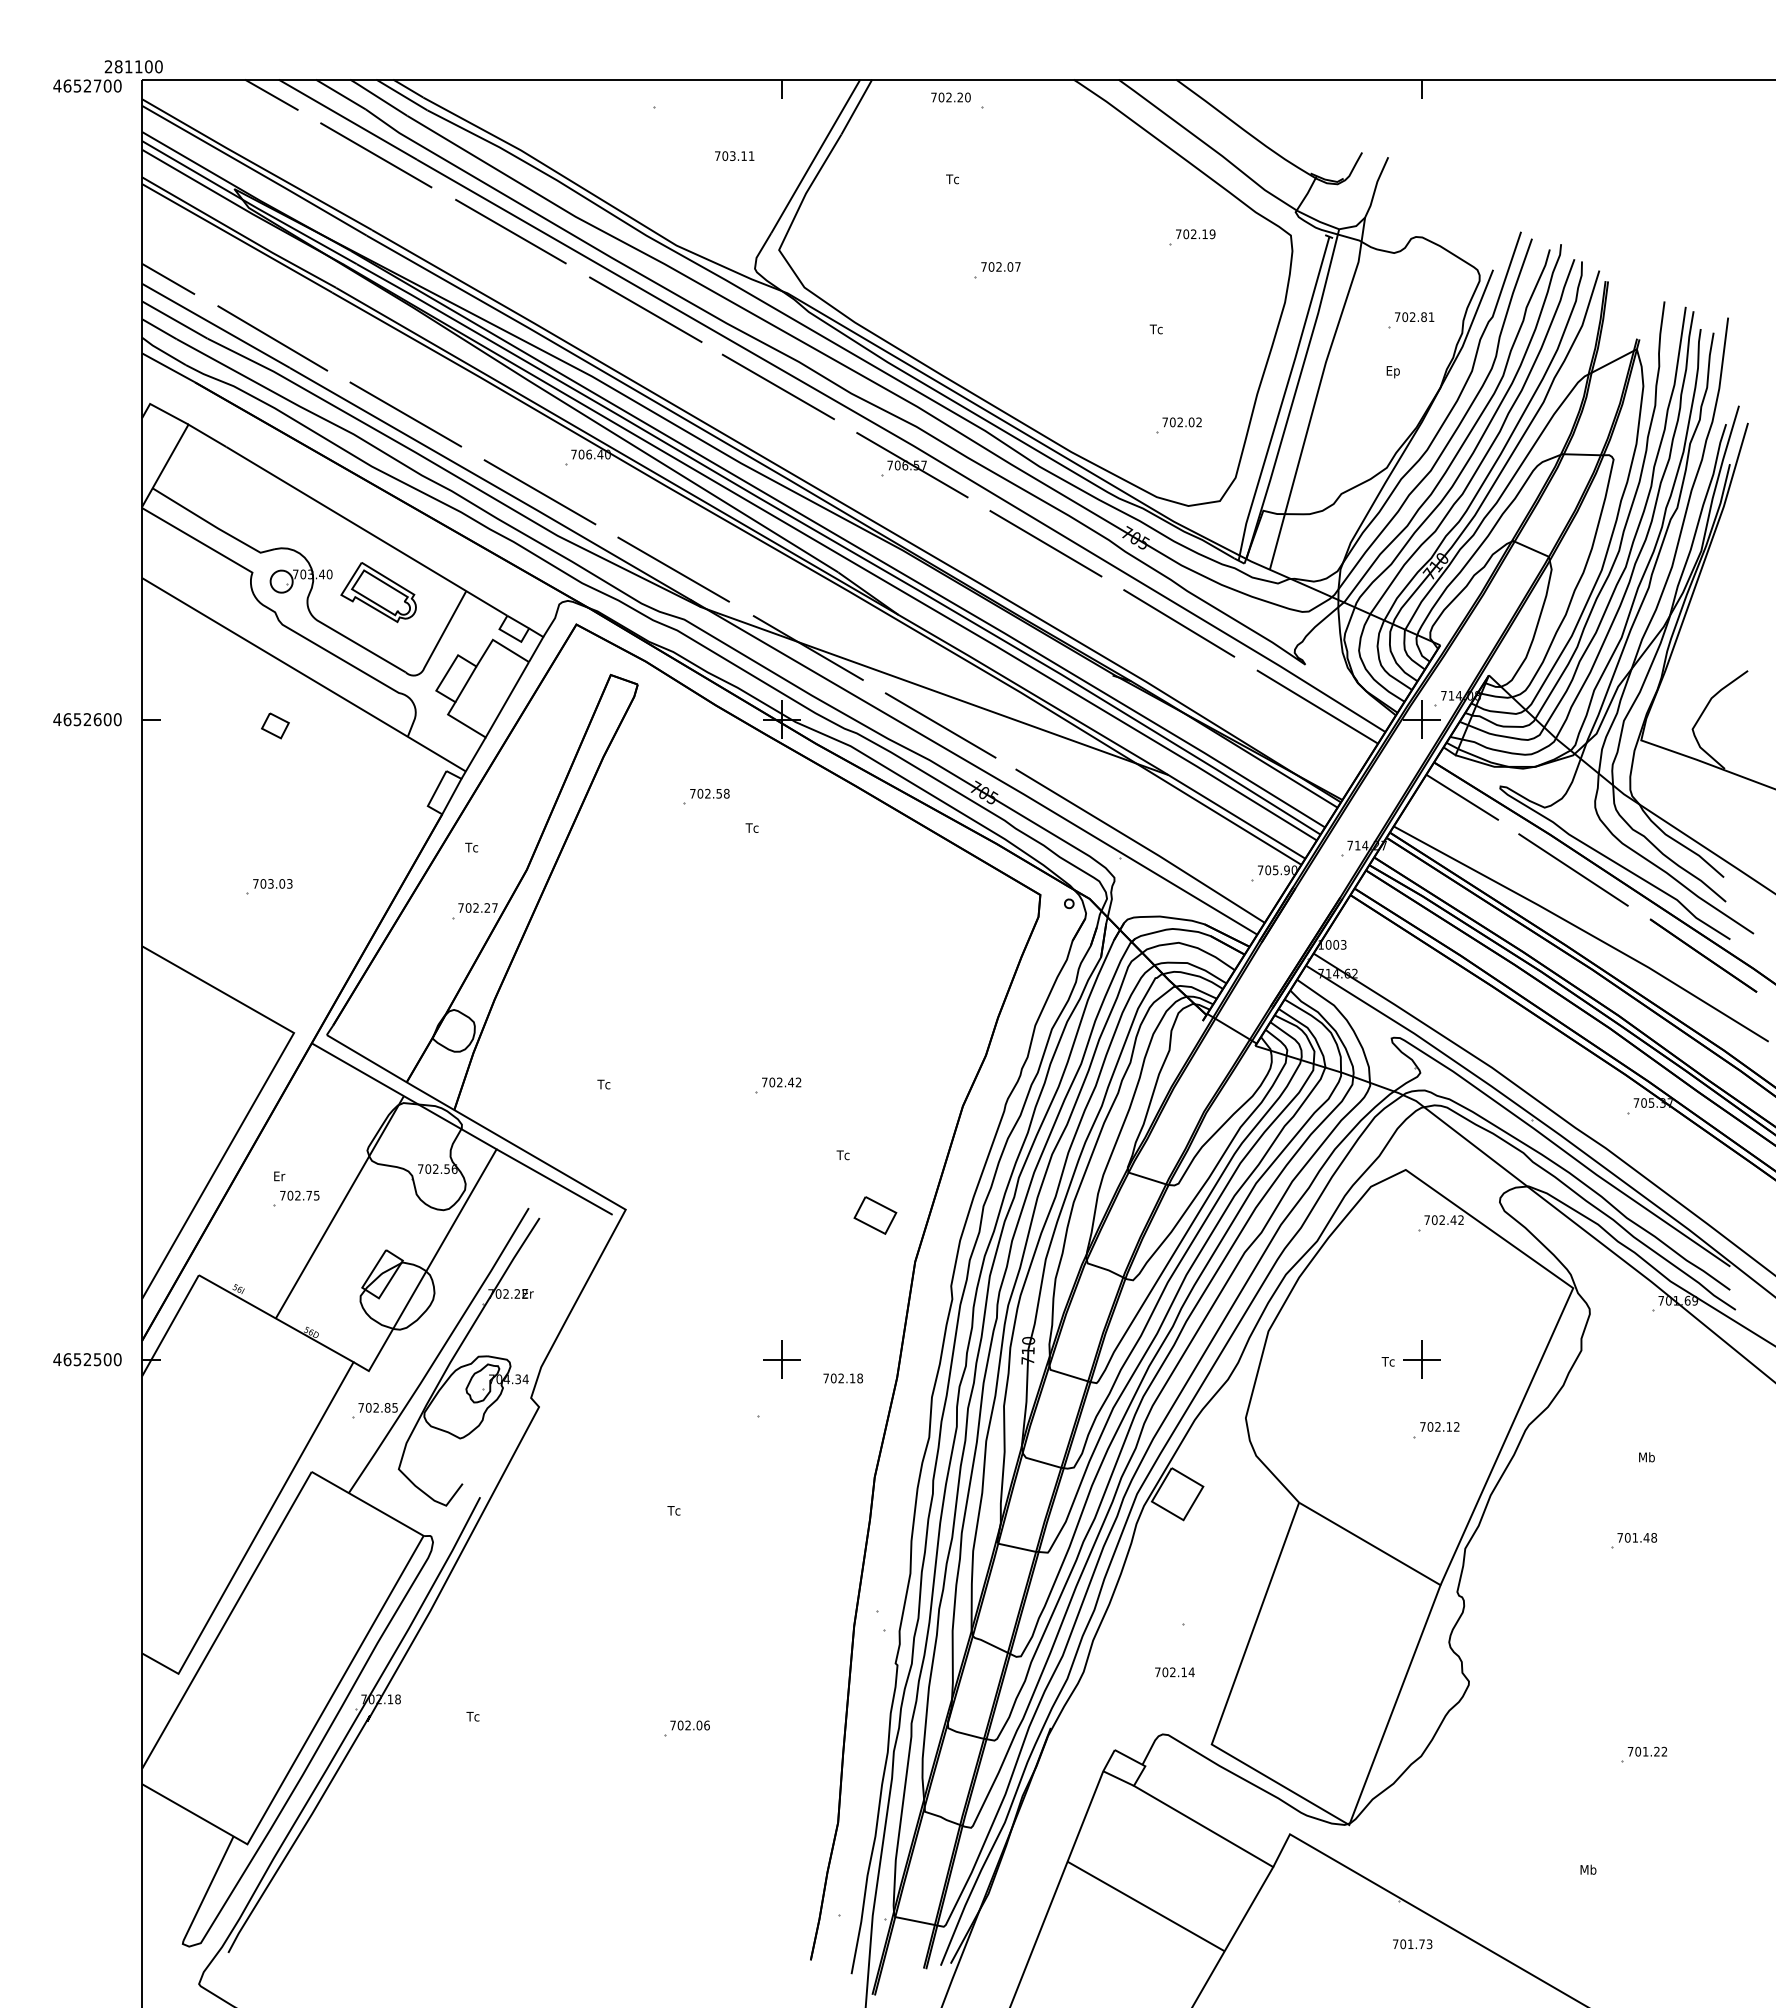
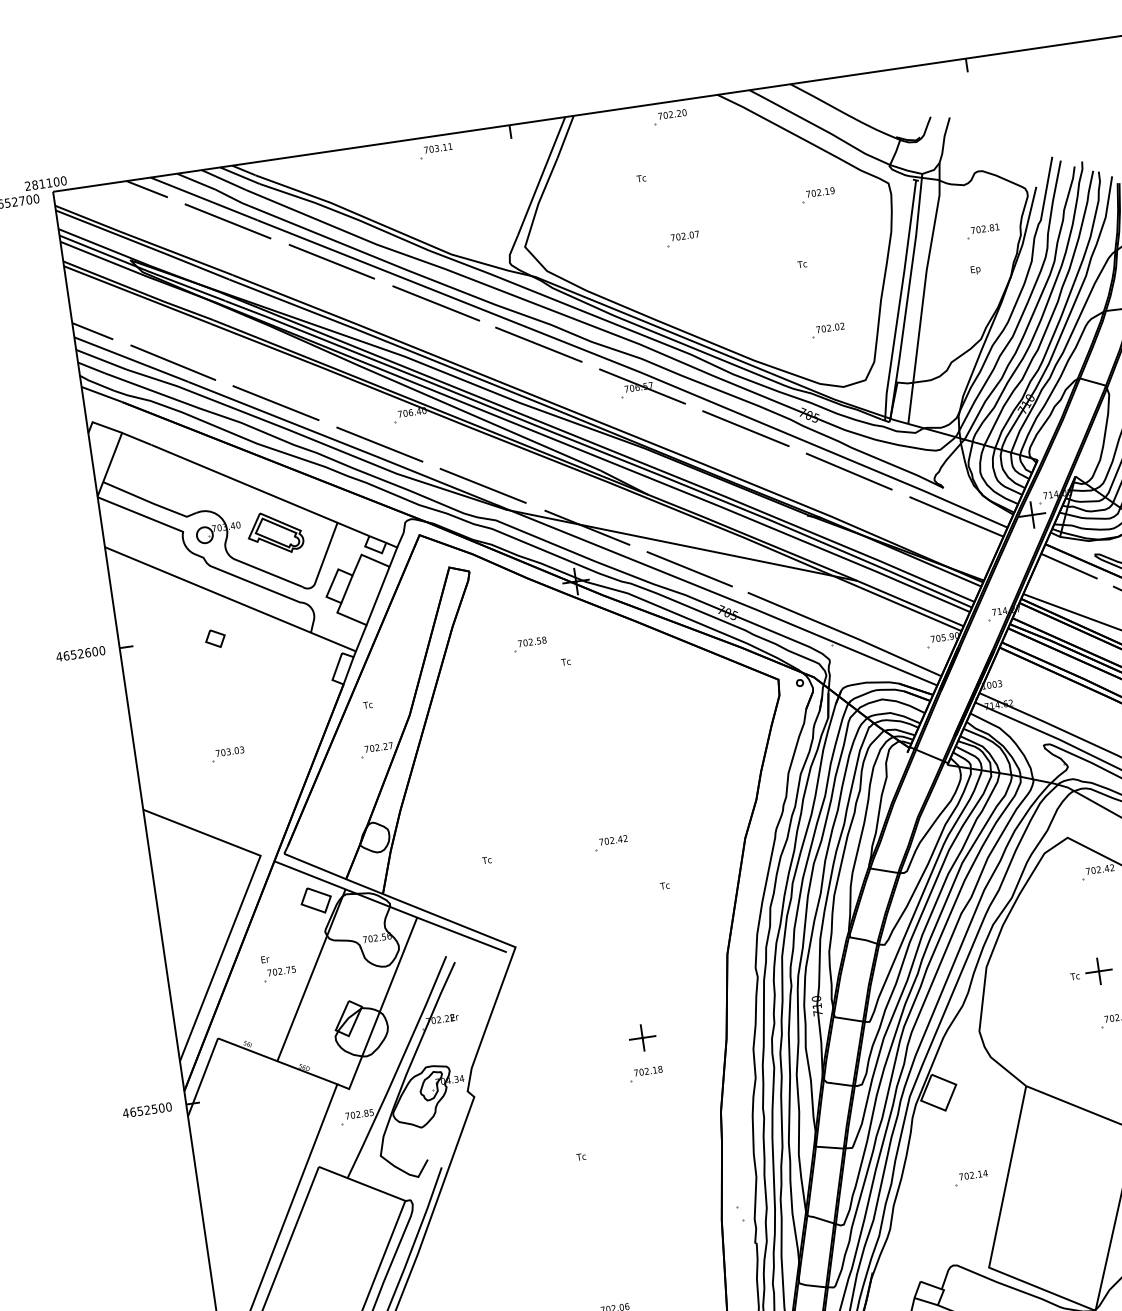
text: (950, 97) -> (672, 114), moved
text: (734, 155) -> (438, 147), moved
part: (875, 1215) -> (316, 900), moved
text: (842, 1378) -> (647, 1071), moved
text: (1174, 1672) -> (973, 1175), moved

